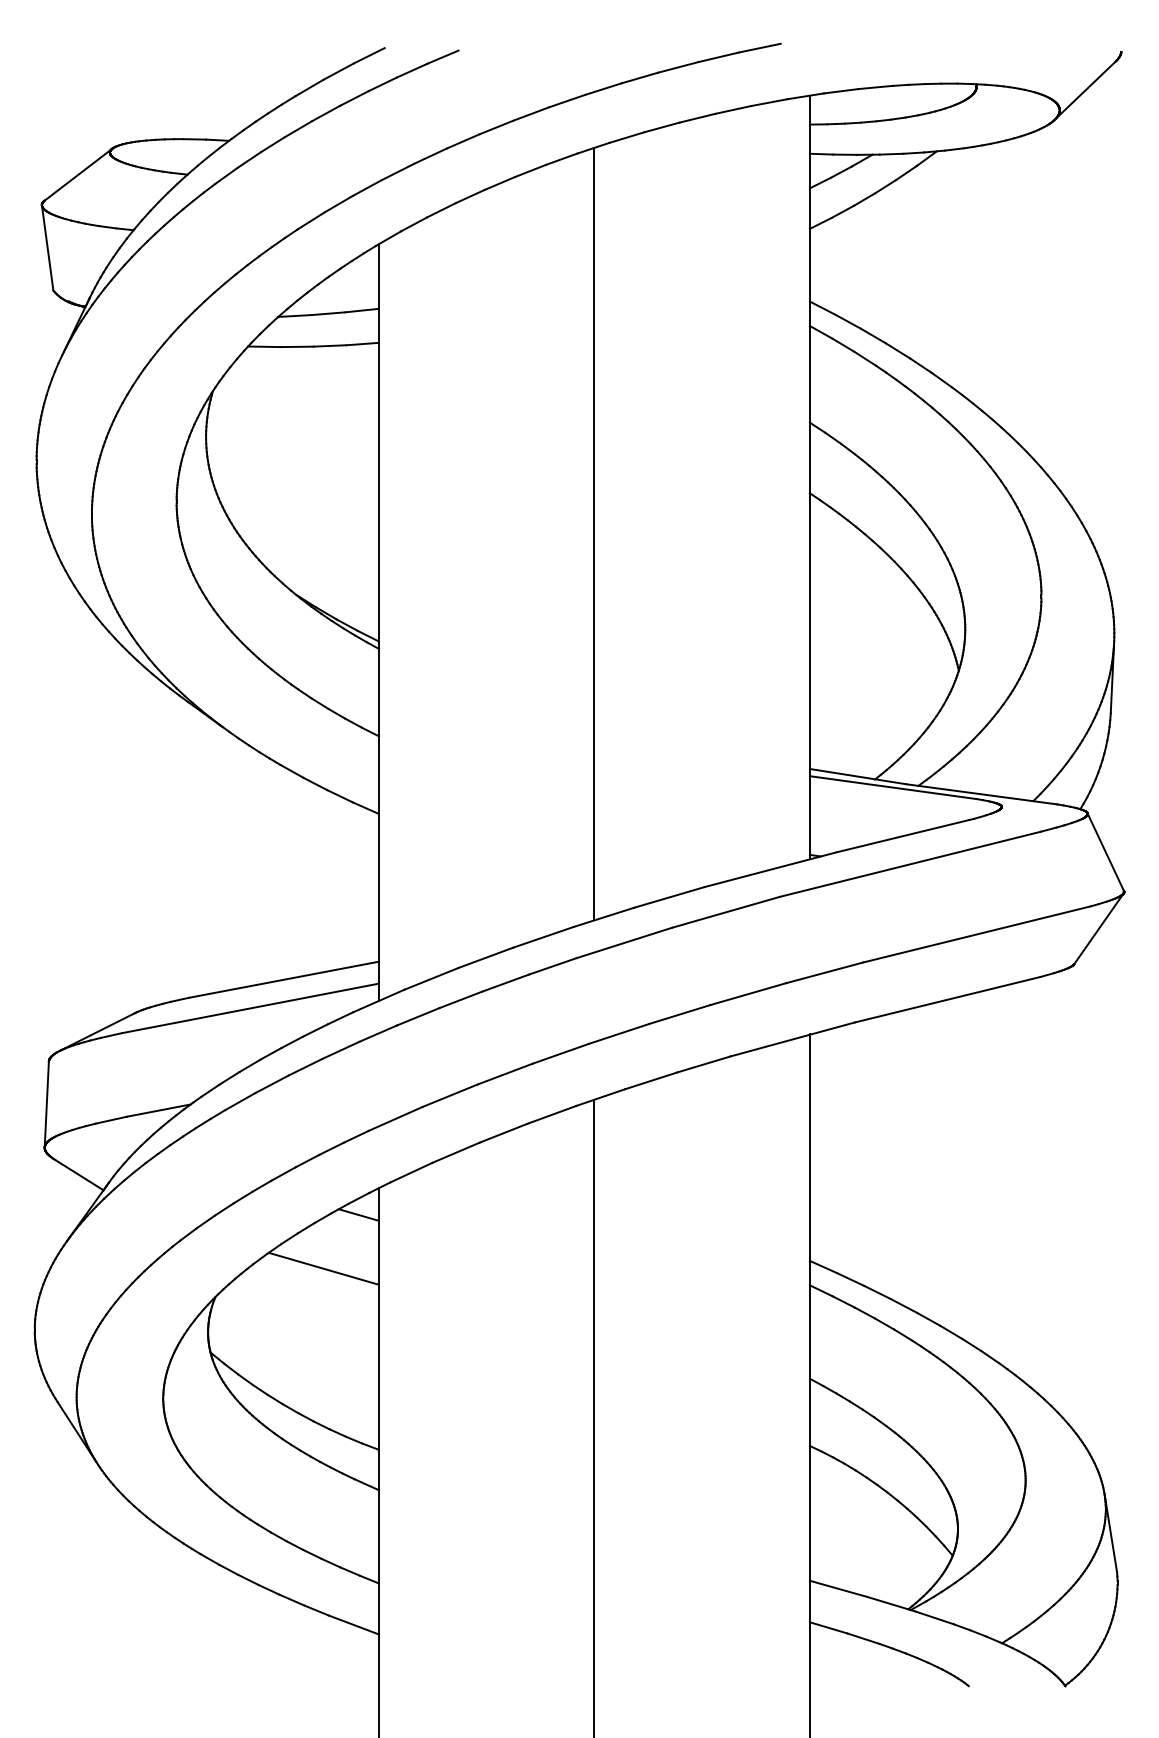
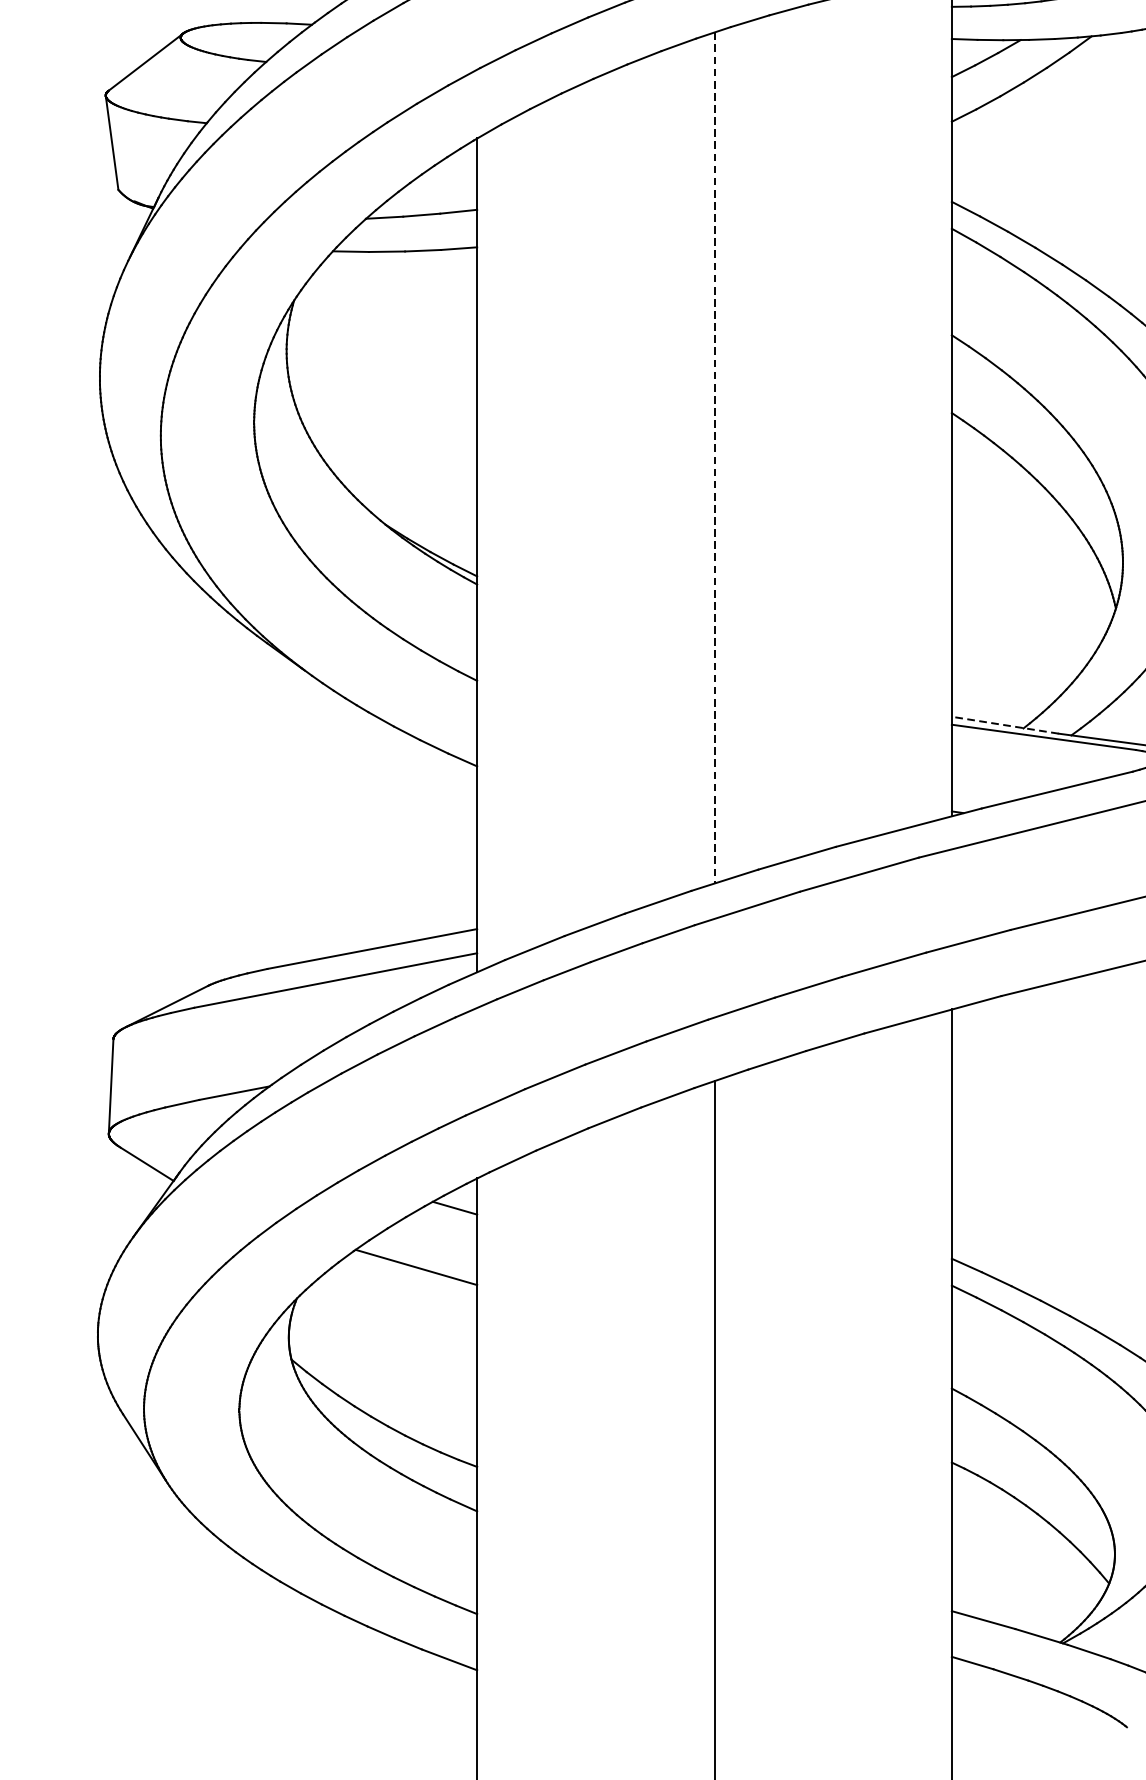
line: (594, 534) -> (714, 458), solid -> dashed
line: (857, 776) -> (1004, 725), solid -> dashed

